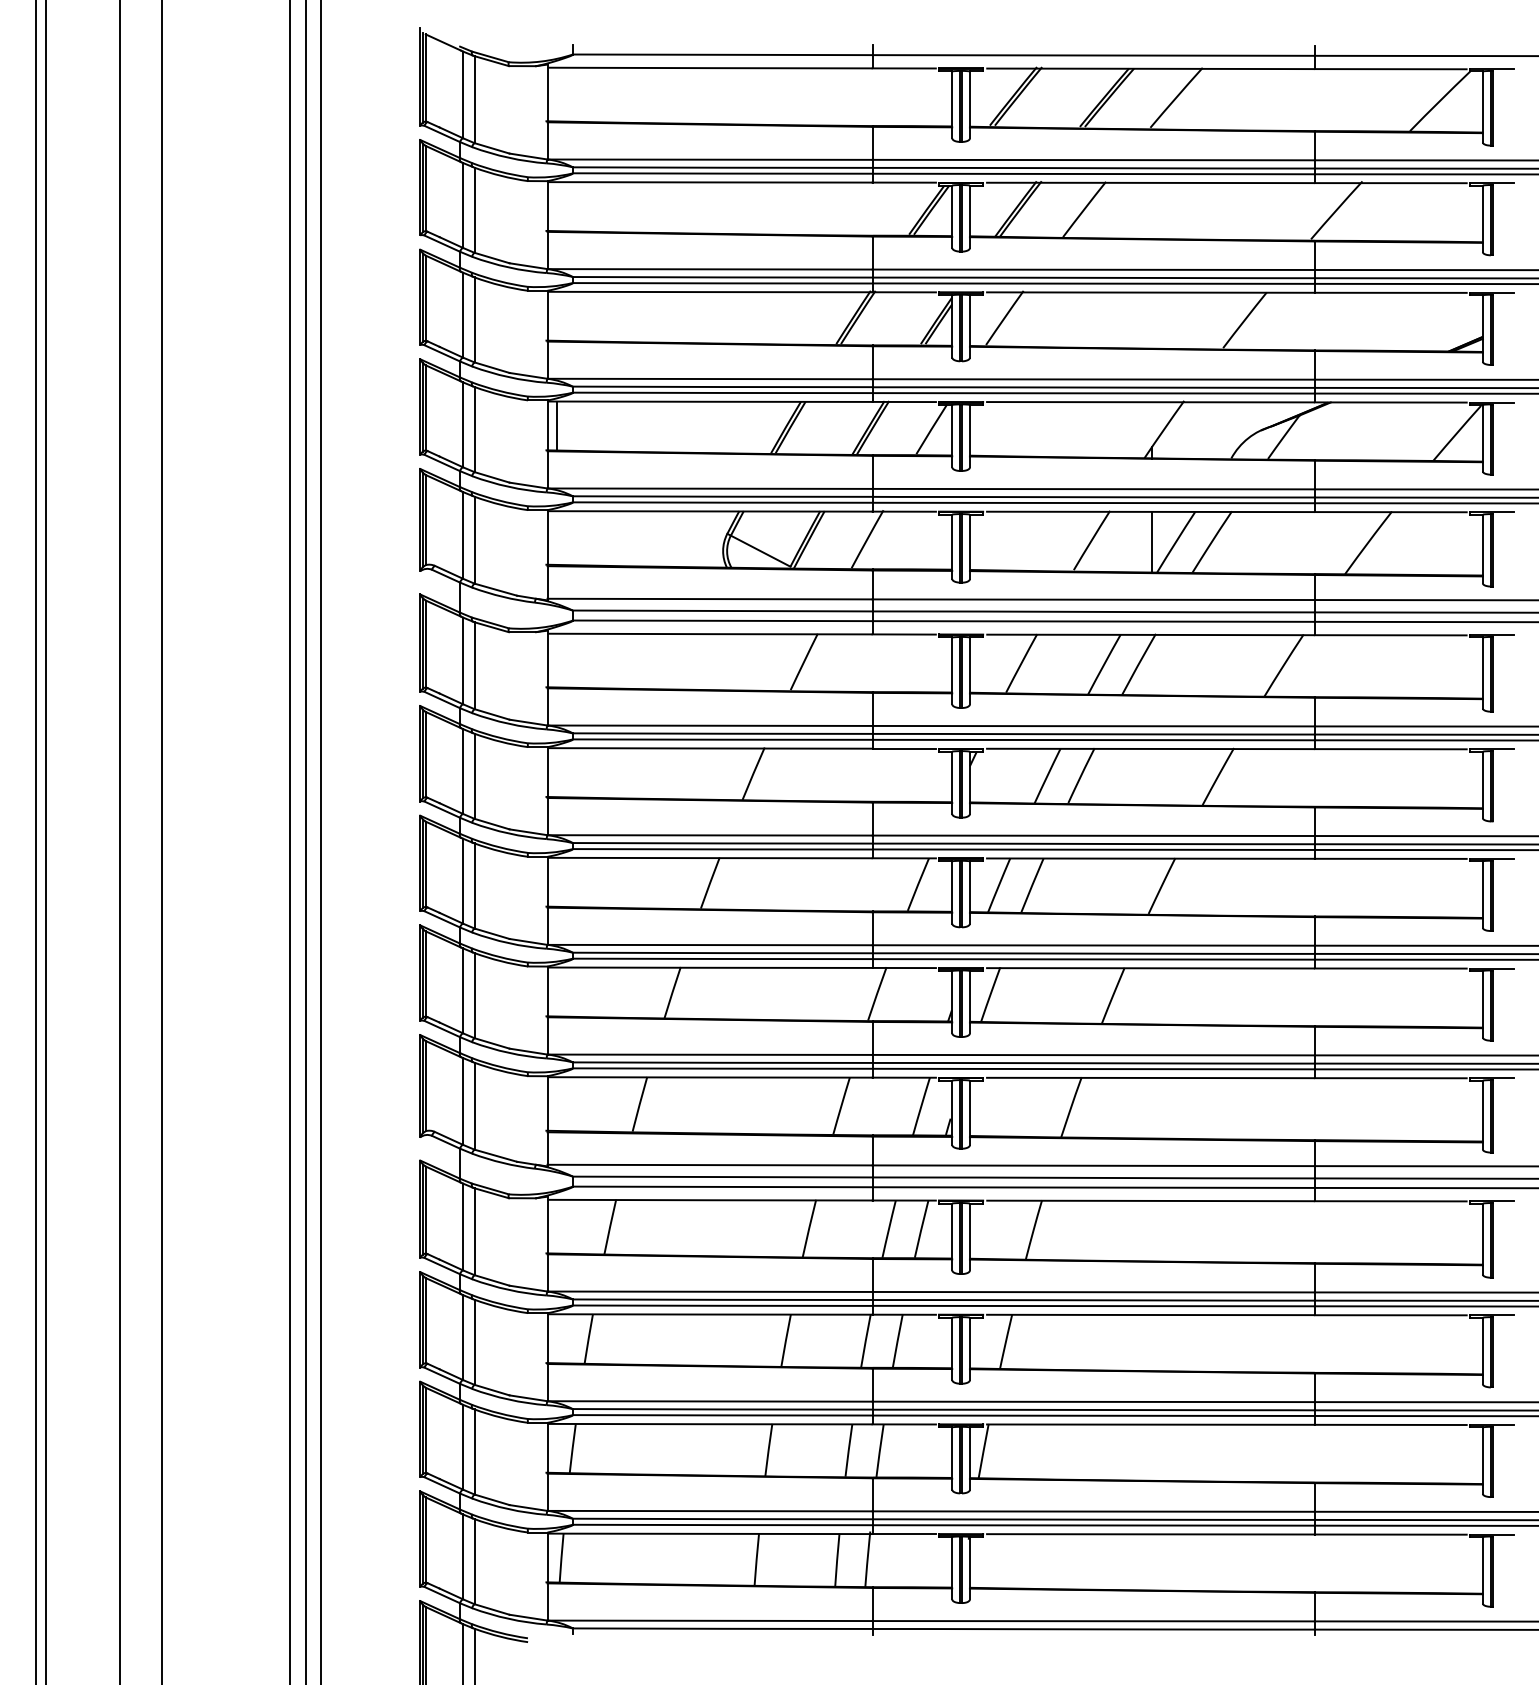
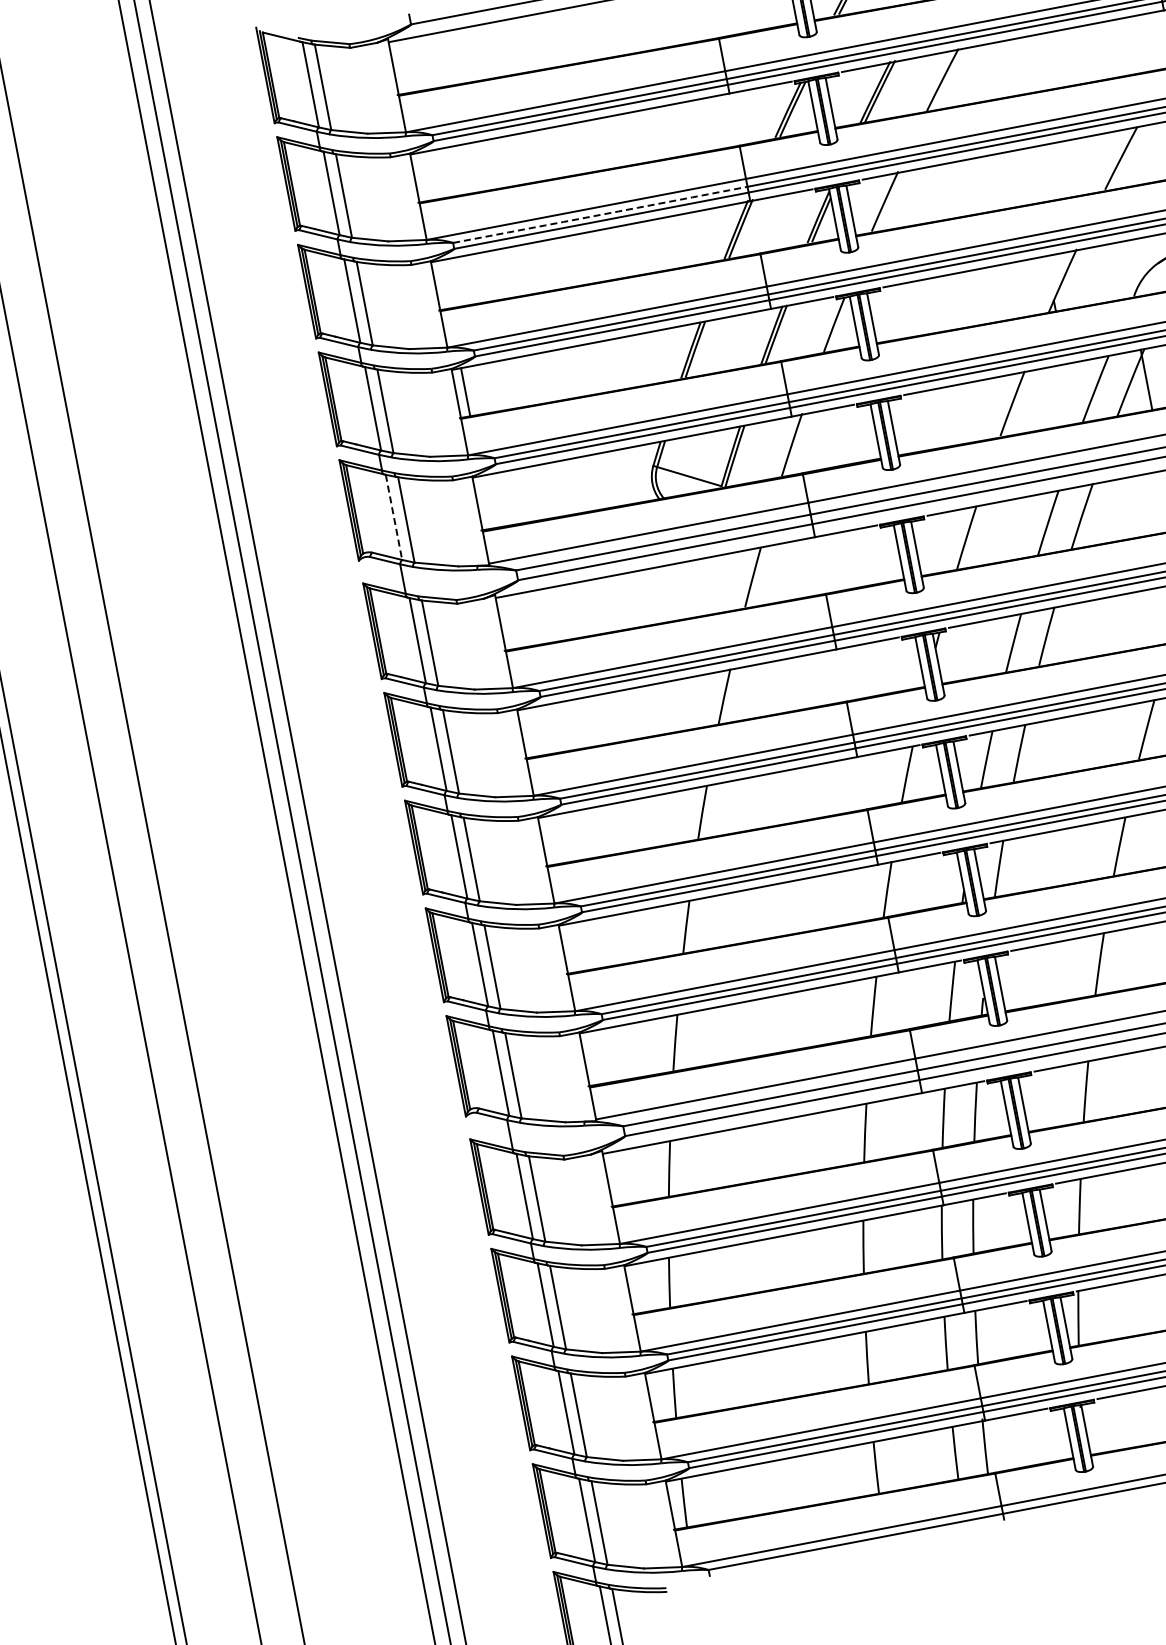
arc: (722, 277) -> (600, 215), solid -> dashed
line: (462, 535) -> (393, 517), solid -> dashed
line: (1151, 541) -> (1145, 378), moved

